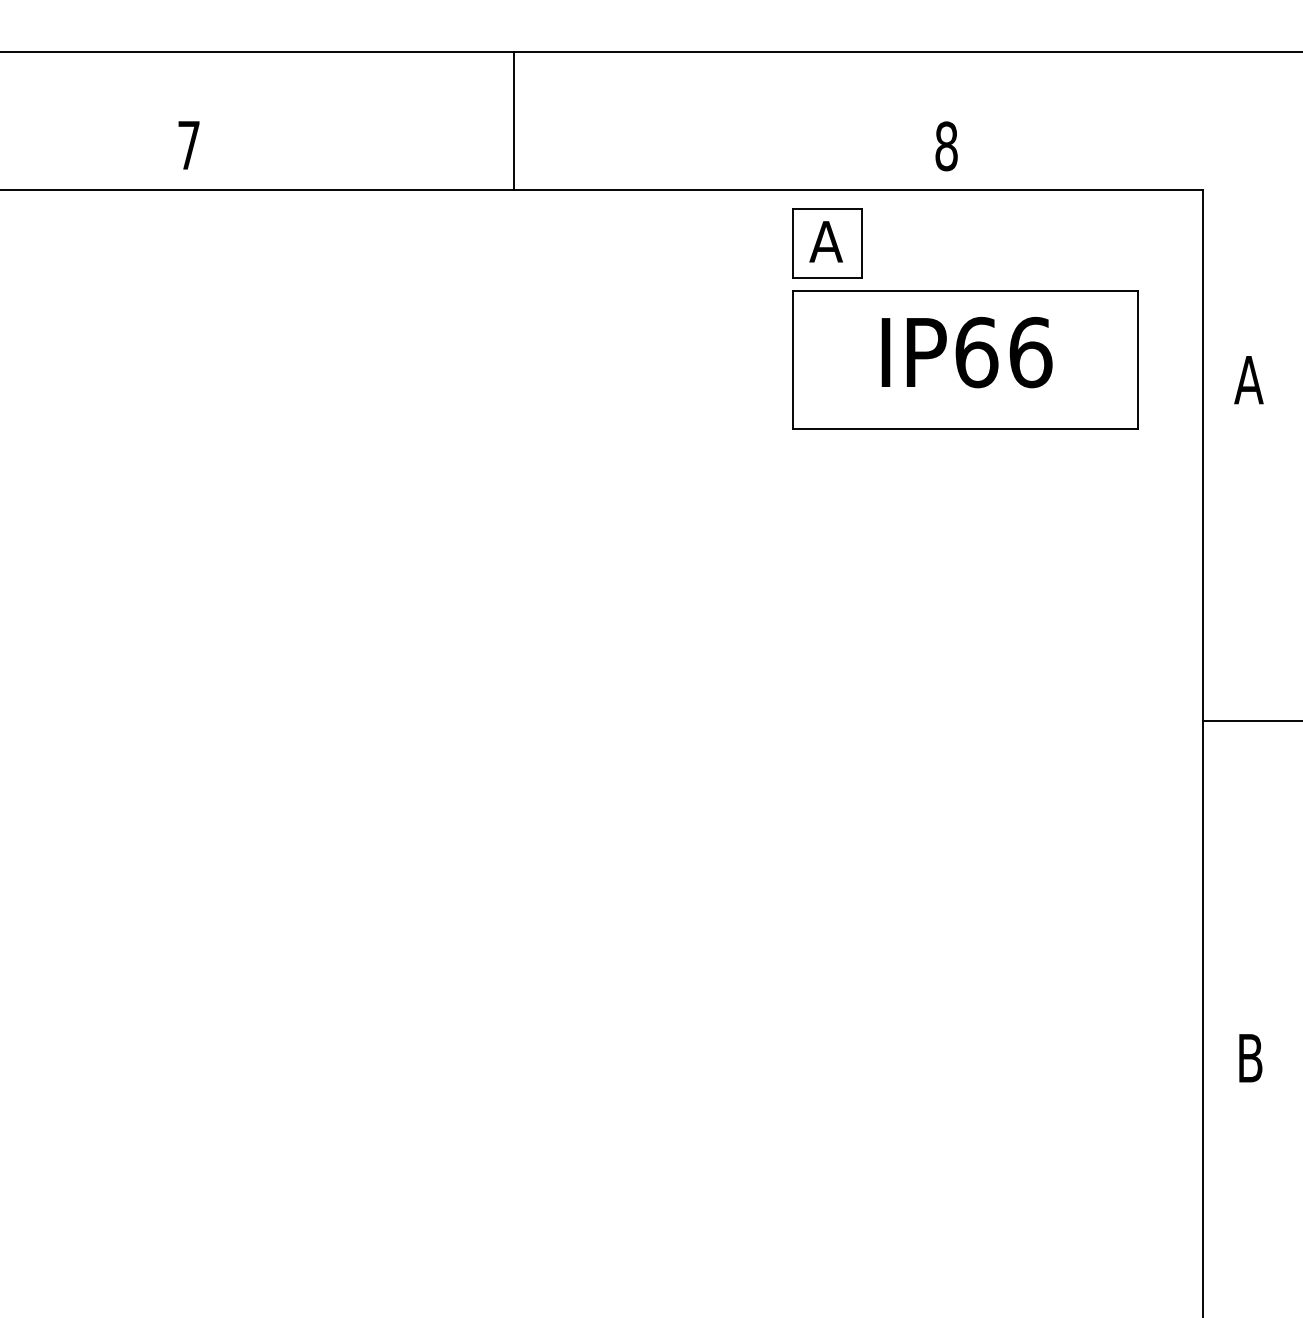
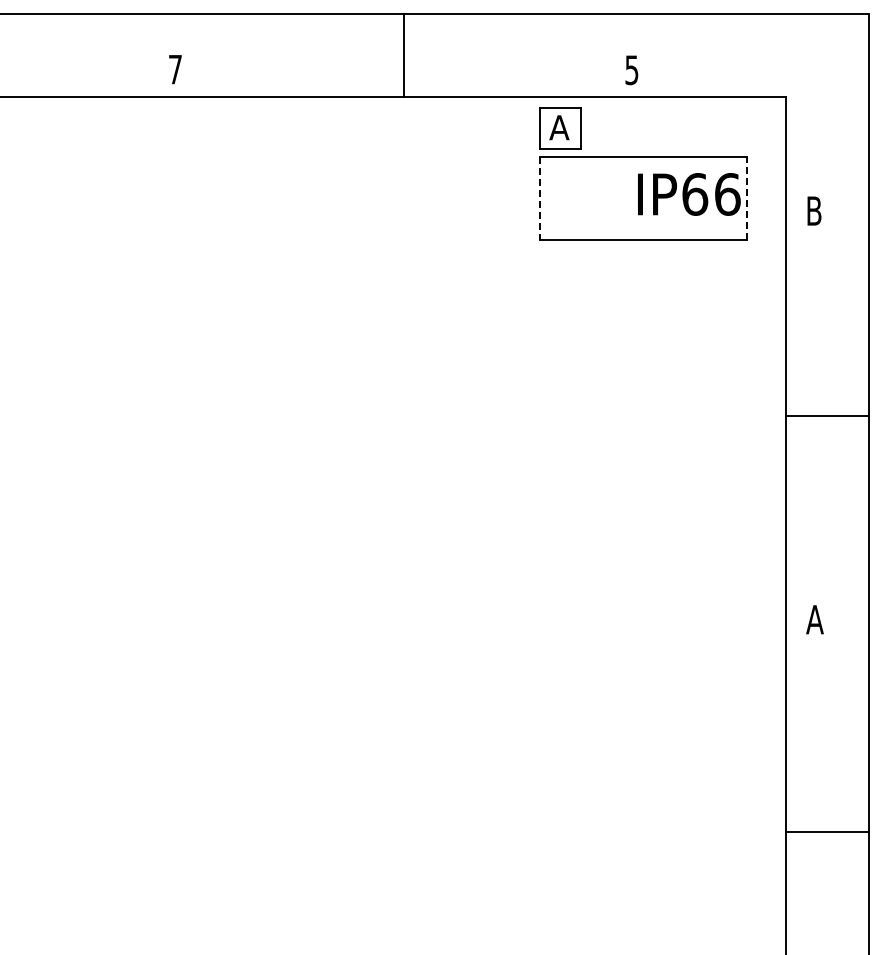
line: (514, 120) -> (404, 54), moved
text: (945, 146) -> (631, 70), 8 -> 5
text: (967, 352) -> (689, 194), moved
line: (793, 359) -> (539, 198), solid -> dashed
line: (1138, 359) -> (747, 198), solid -> dashed
text: (1247, 379) -> (813, 210), A -> B
text: (1249, 1057) -> (814, 619), B -> A

